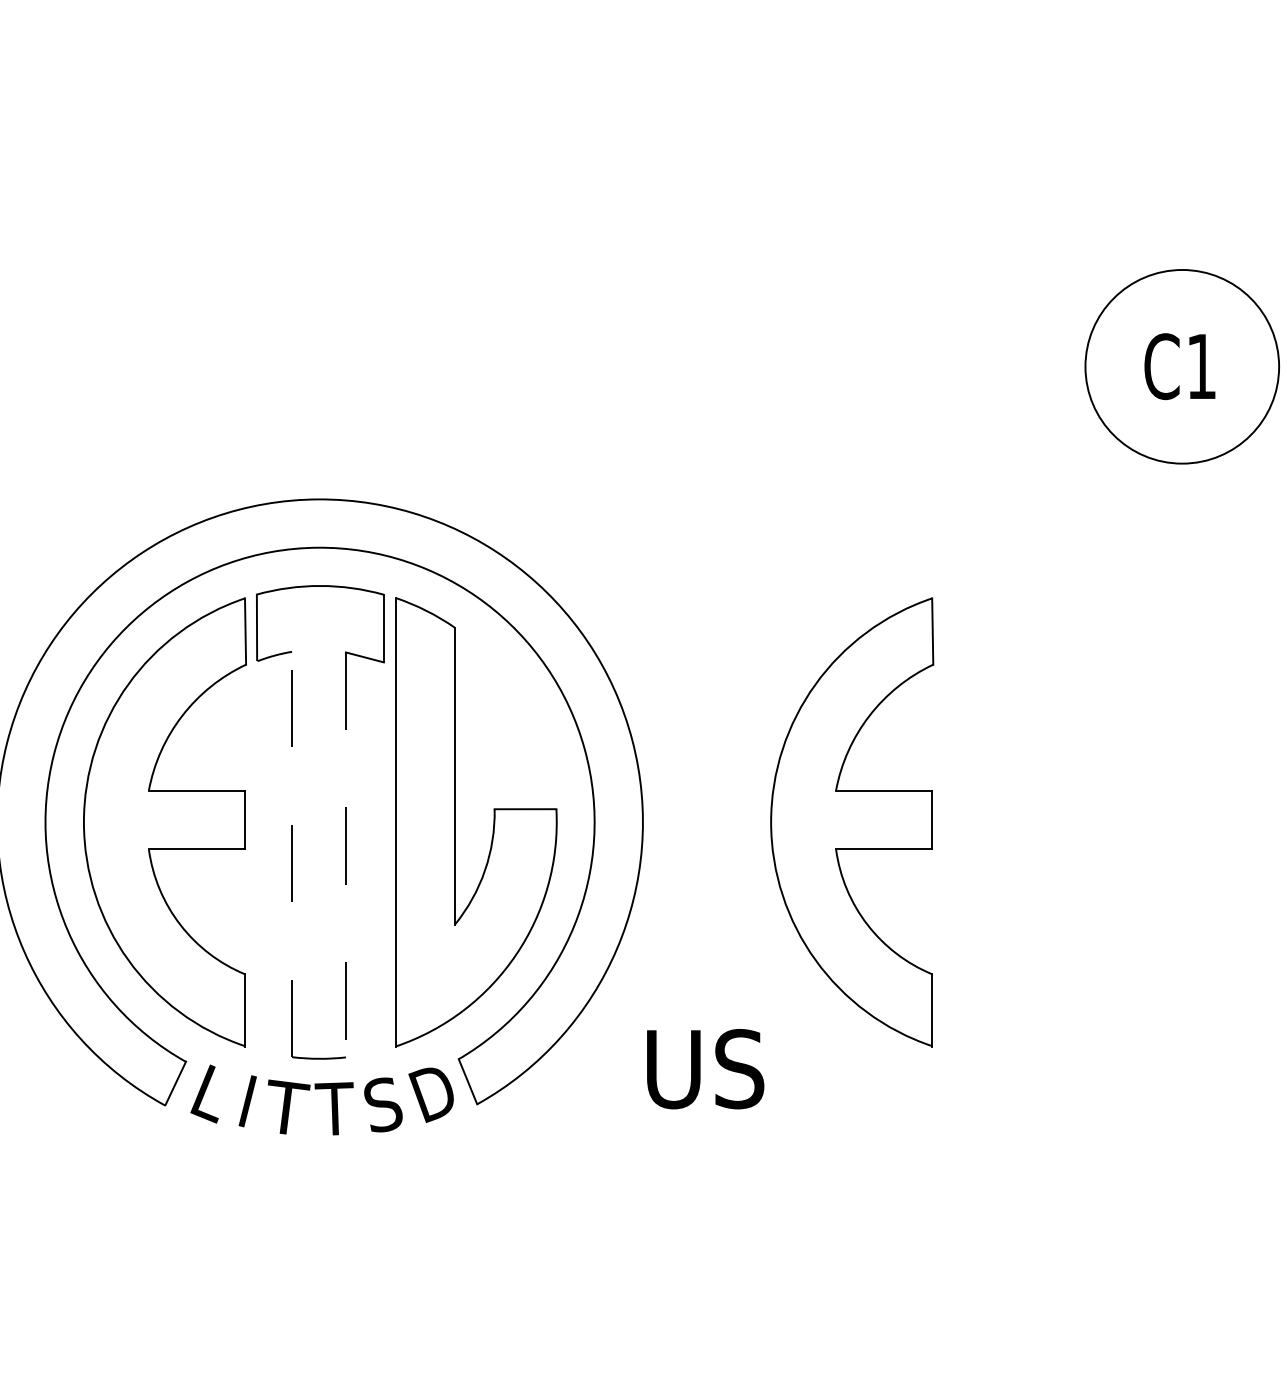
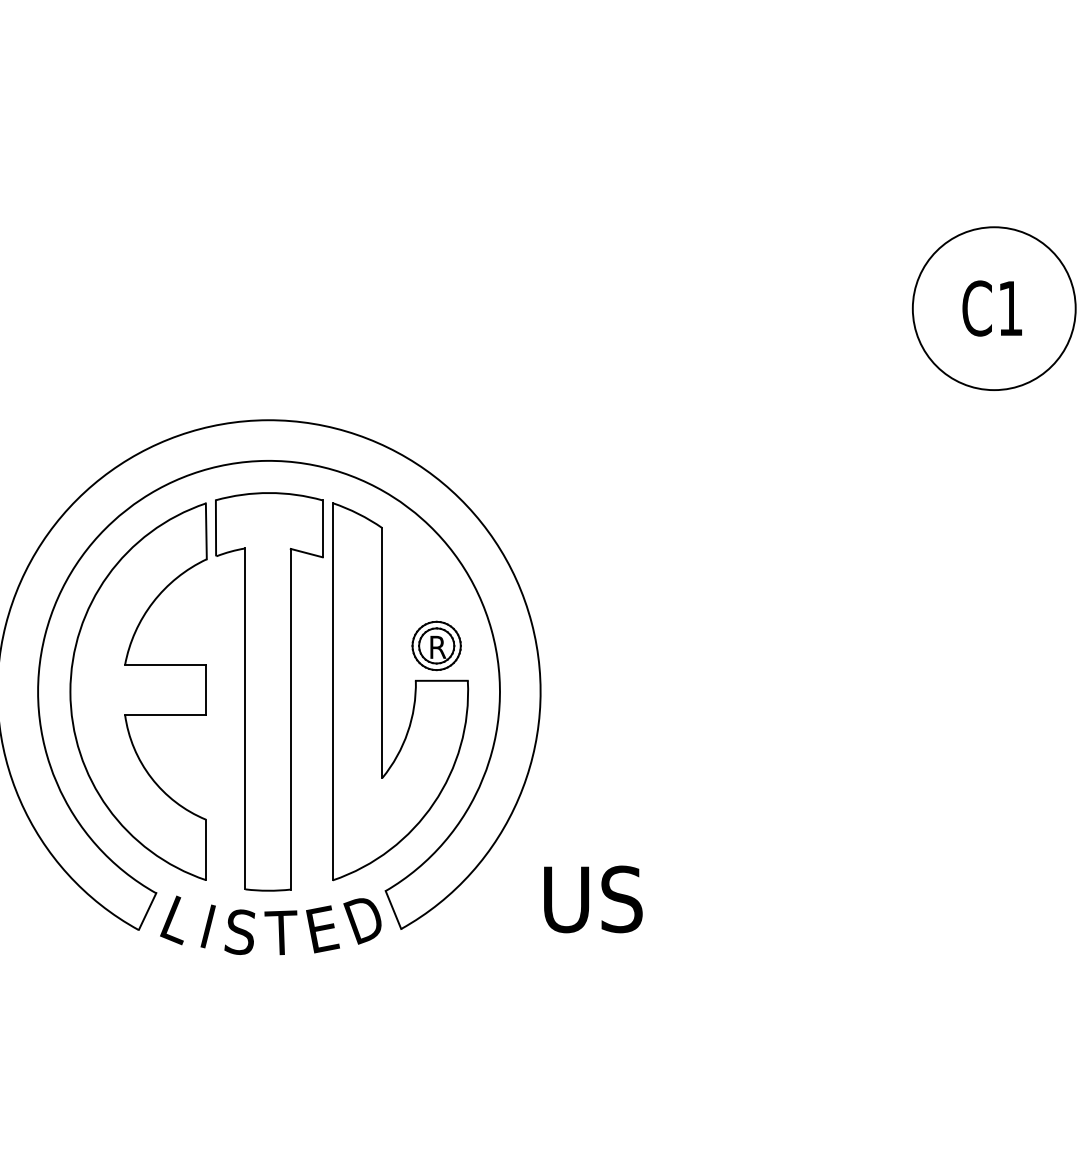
part: (519, 767) -> (436, 645), added
part: (852, 821) -> (716, 691), removed
line: (292, 854) -> (245, 718), dashed -> solid
line: (345, 855) -> (290, 719), dashed -> solid
text: (383, 1104) -> (322, 929), S -> E
text: (288, 1107) -> (242, 931), T -> S

